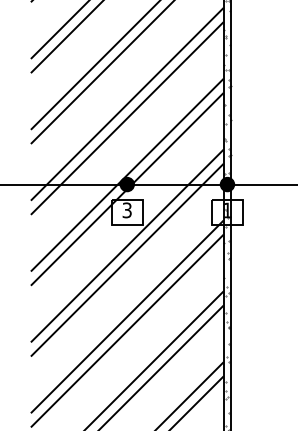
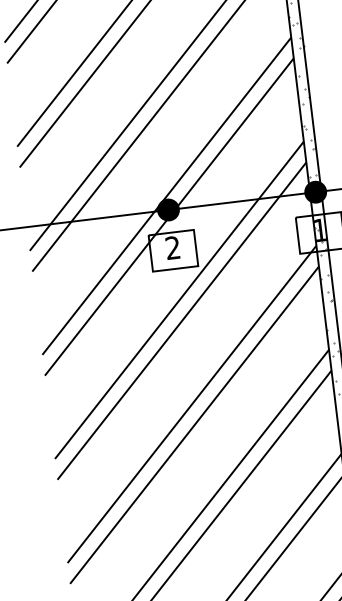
text: (126, 210) -> (171, 248), 3 -> 2

